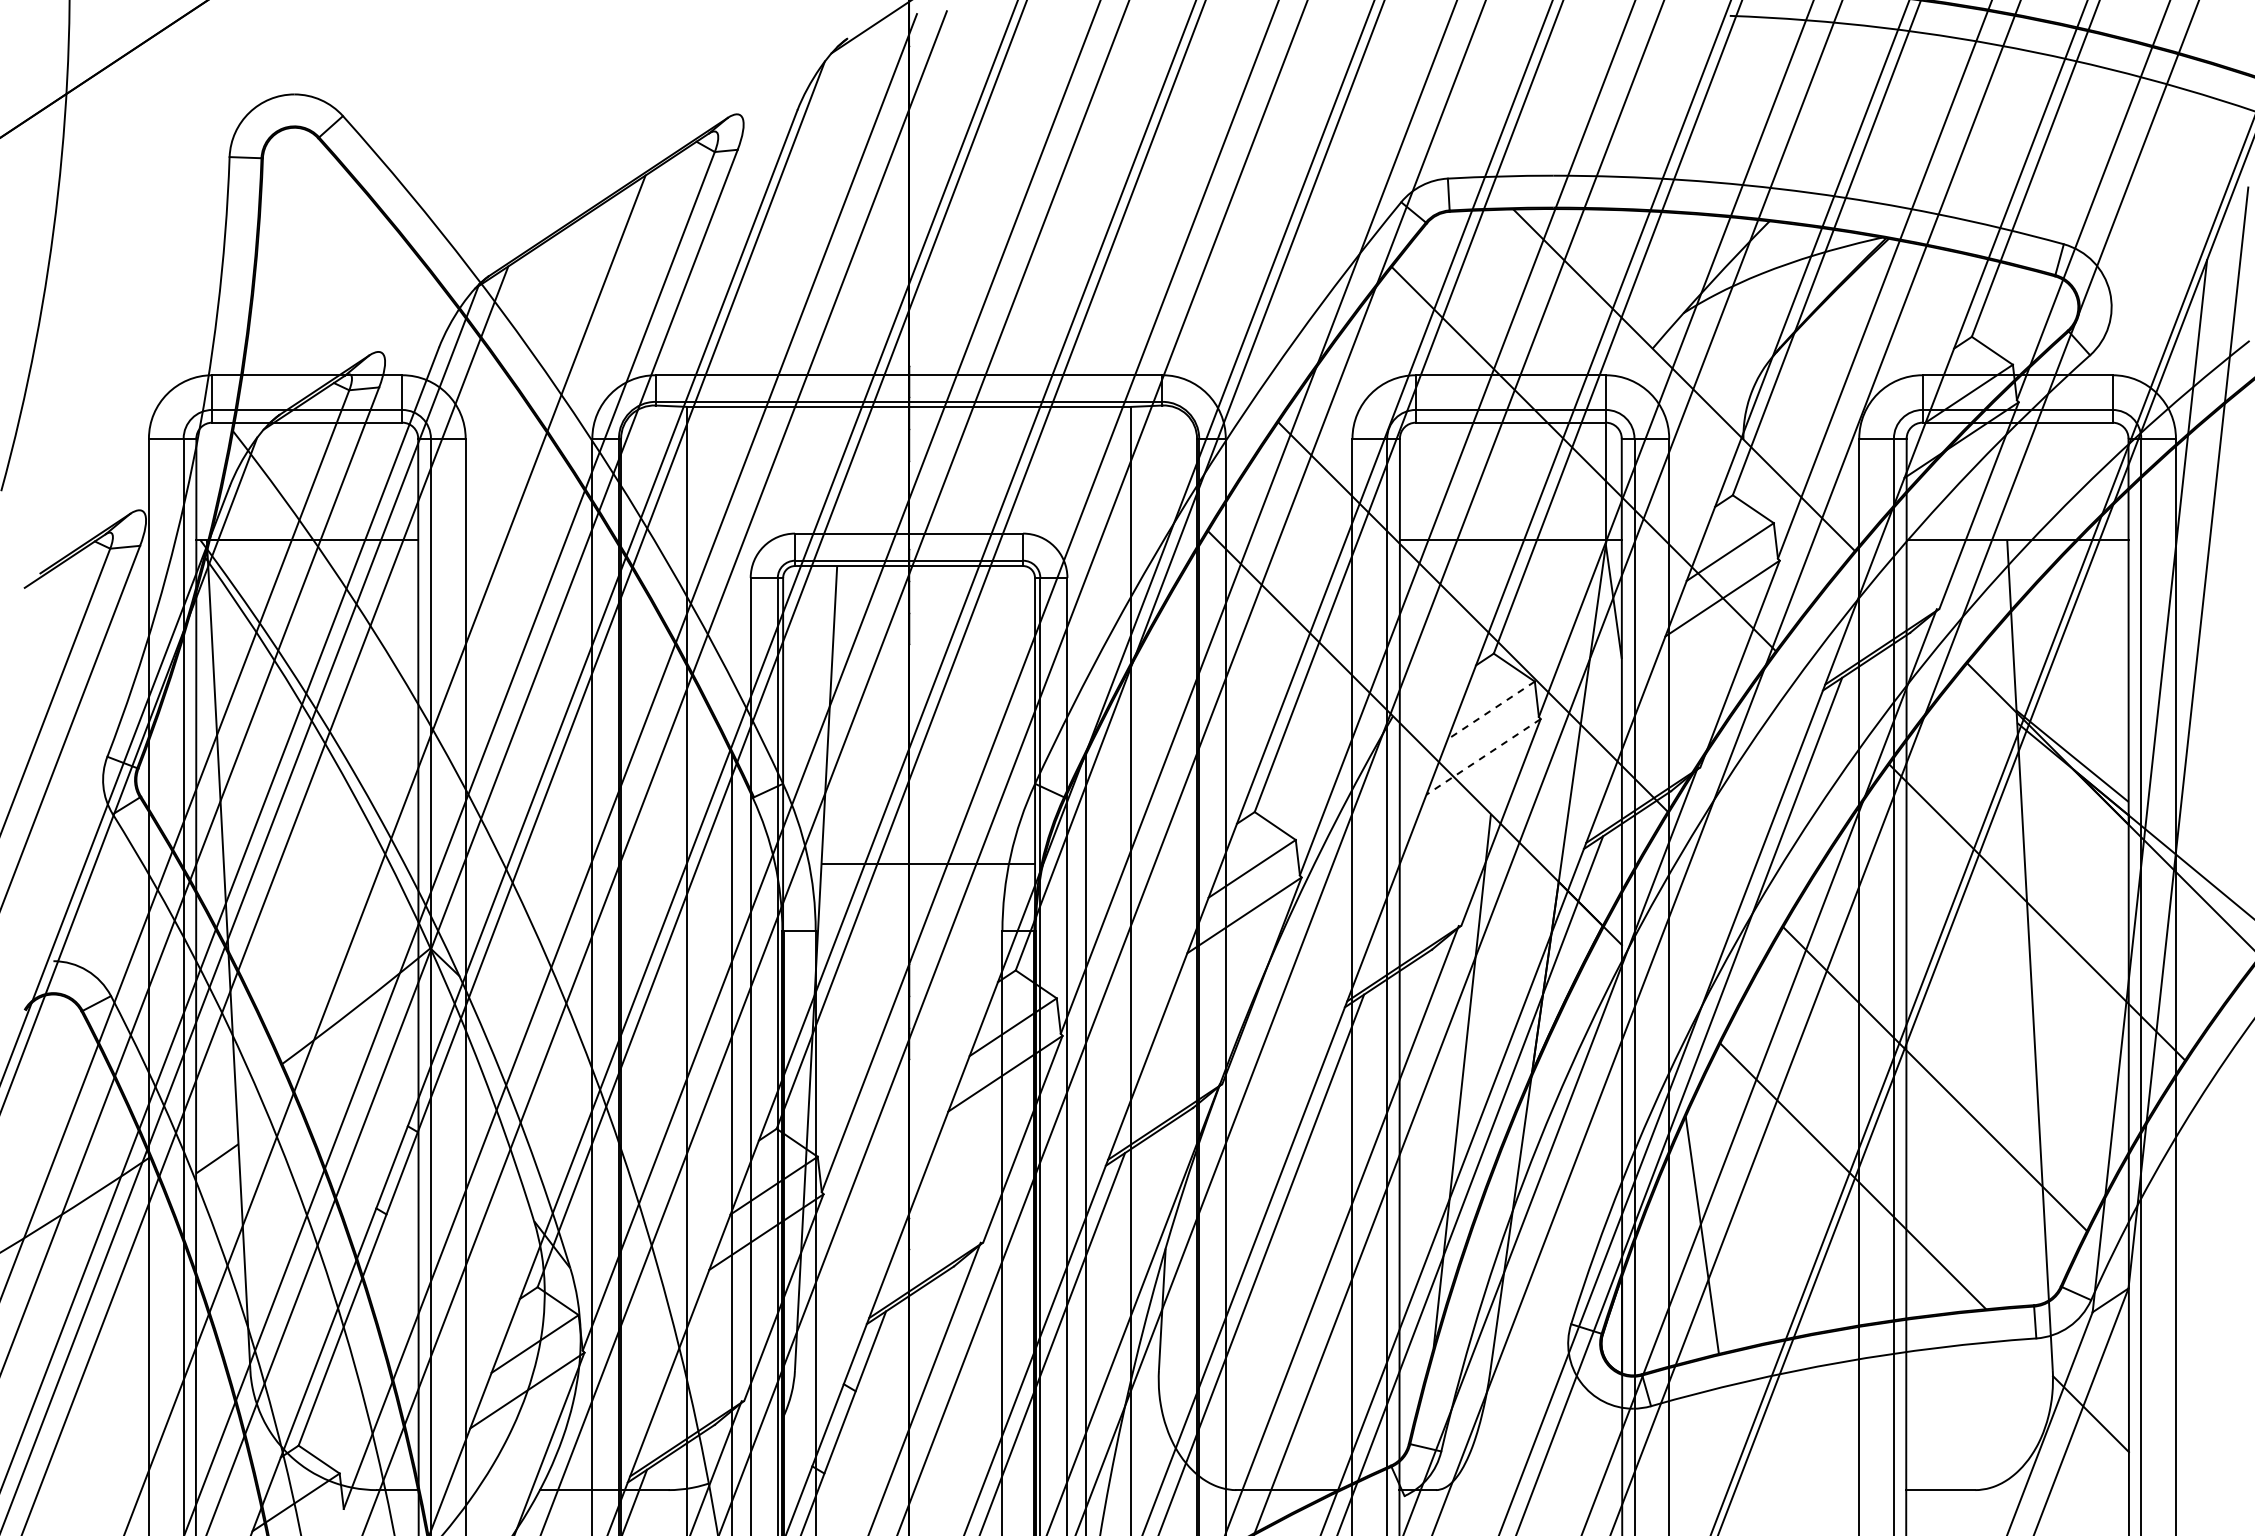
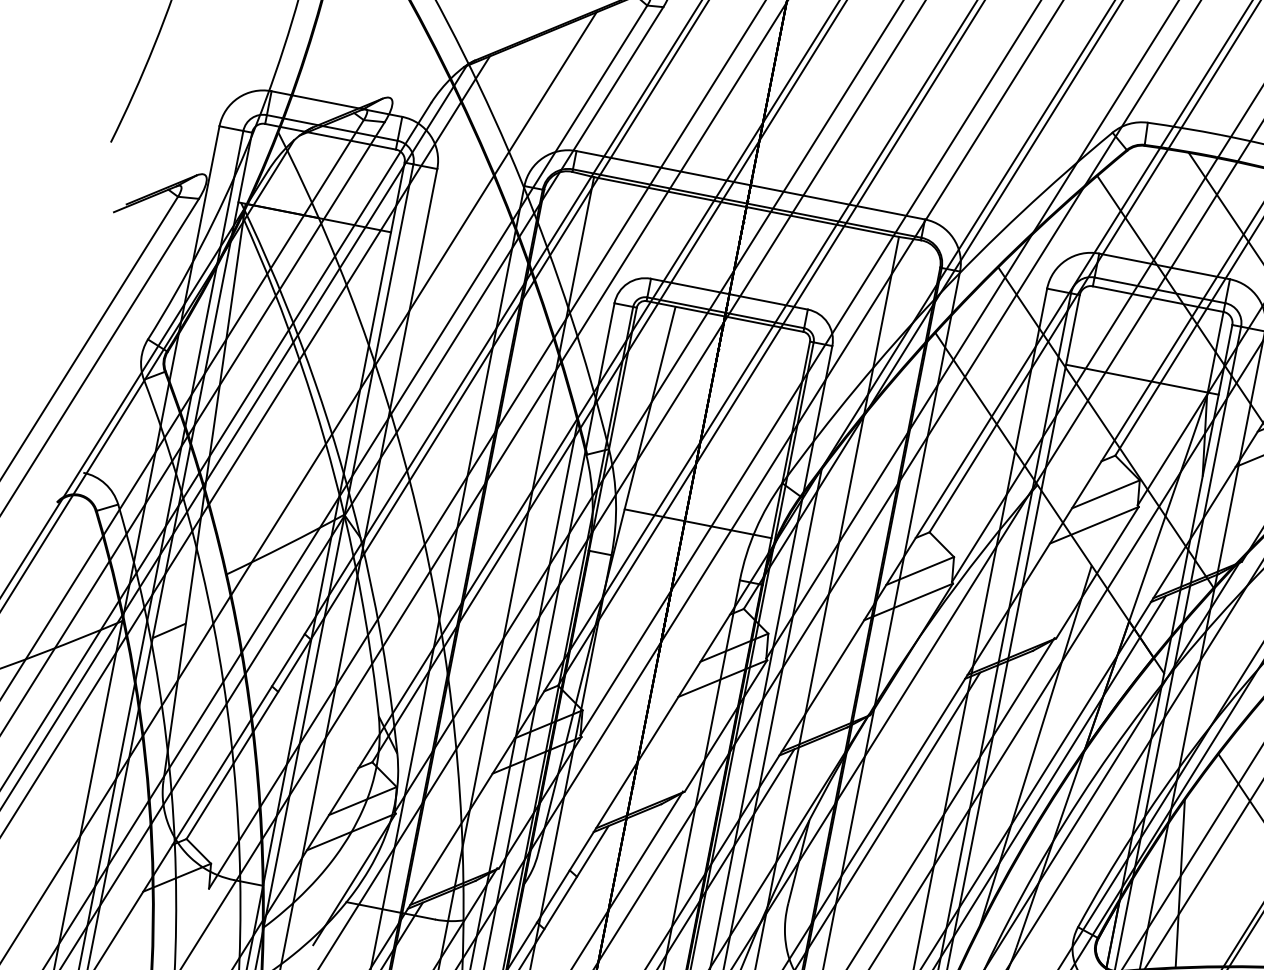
line: (1490, 710) -> (1105, 494), dashed -> solid
line: (1483, 757) -> (1094, 525), dashed -> solid

